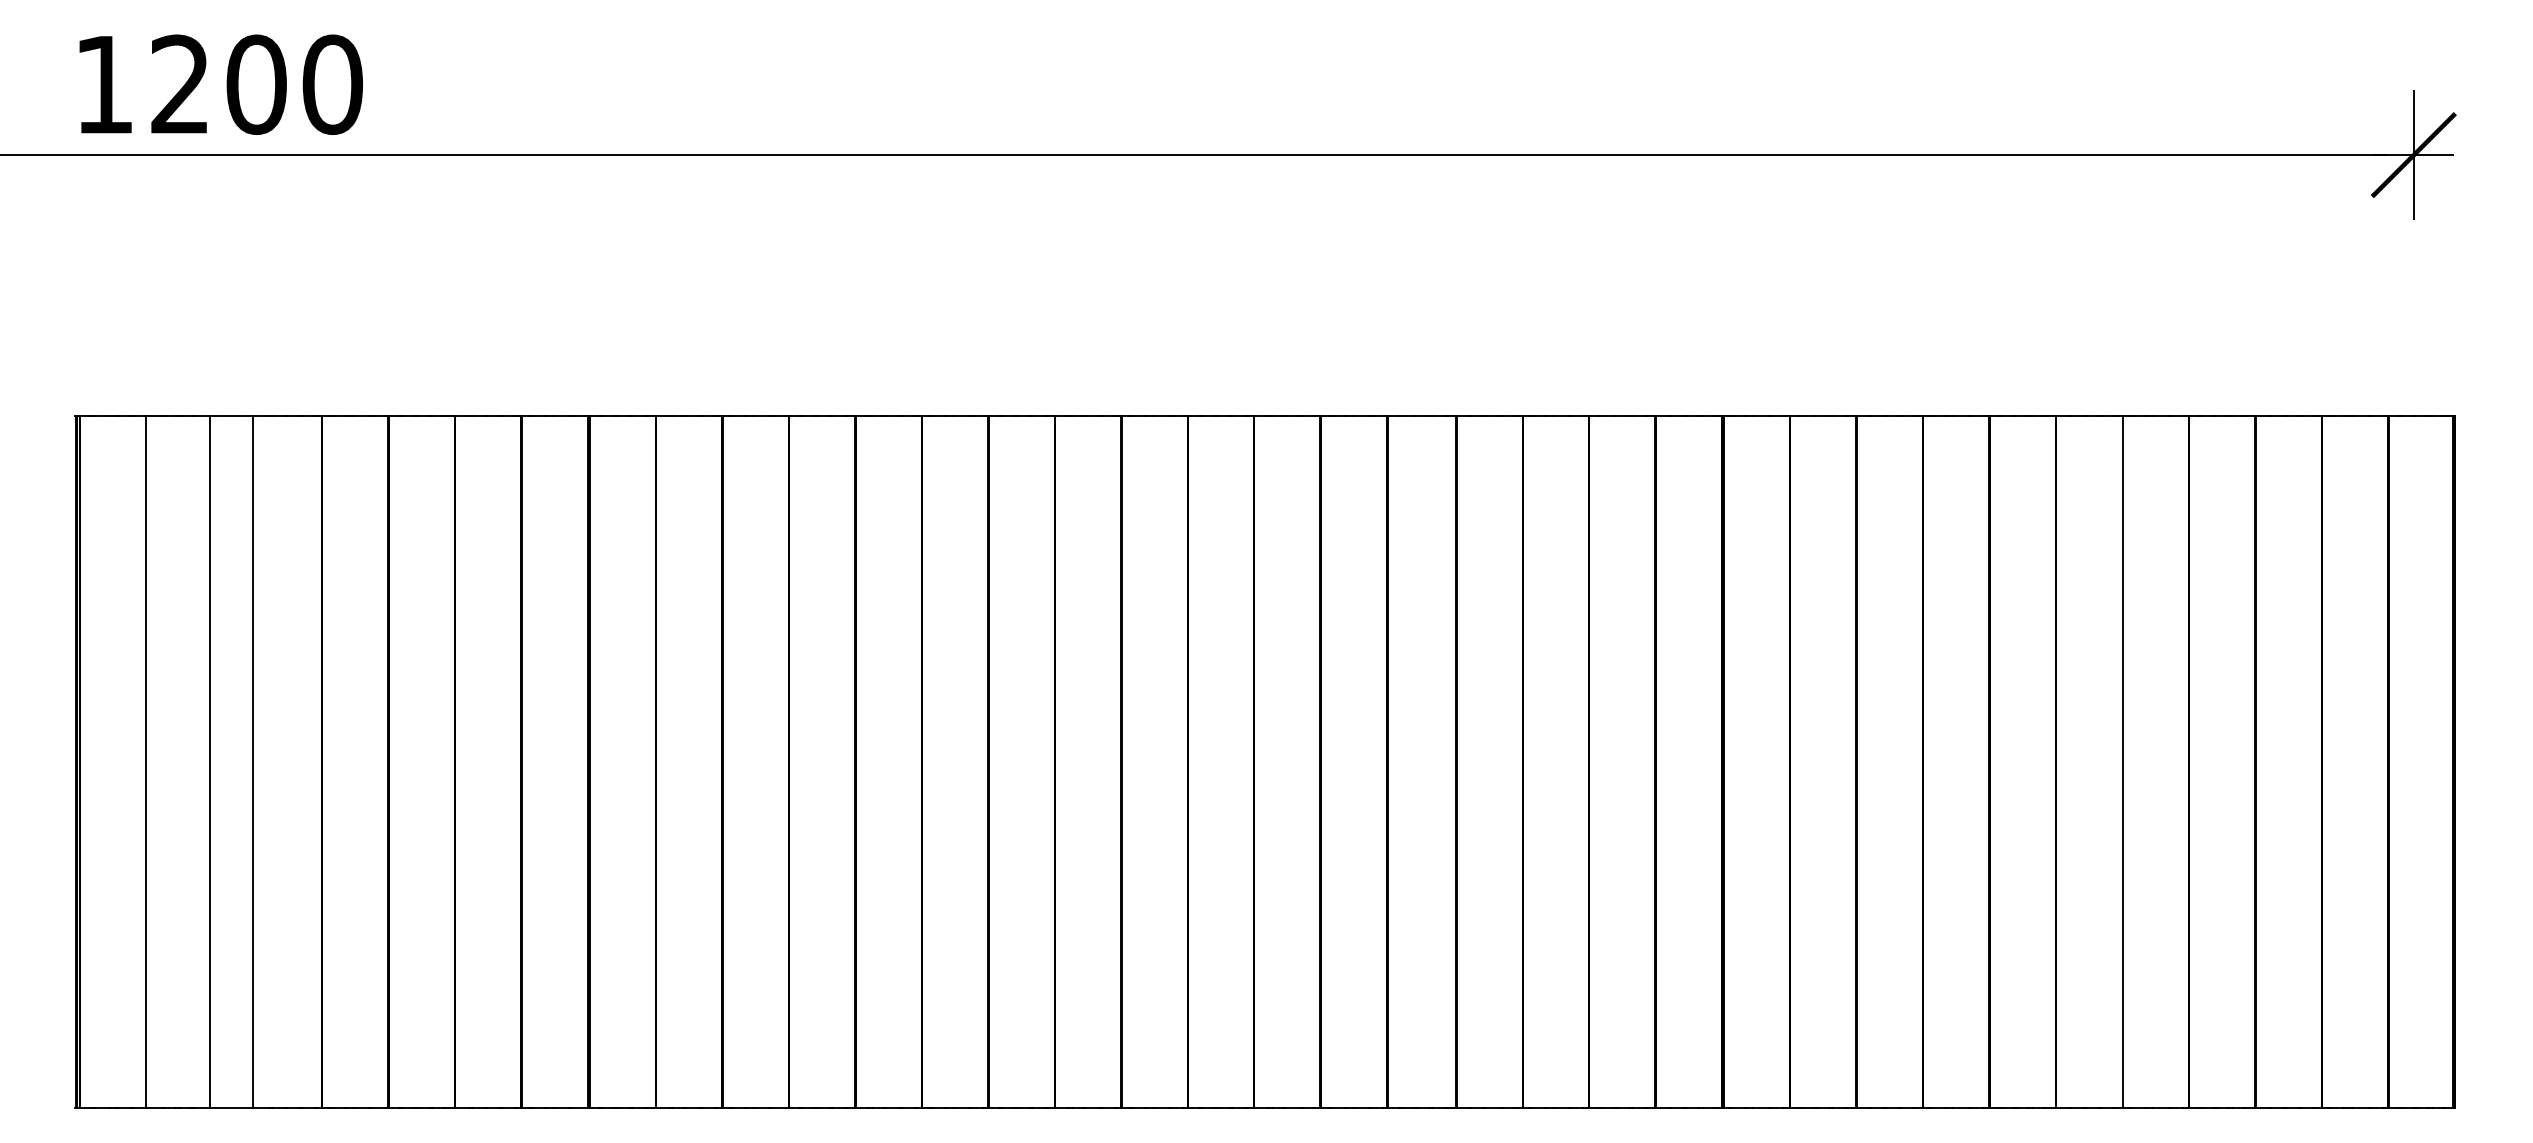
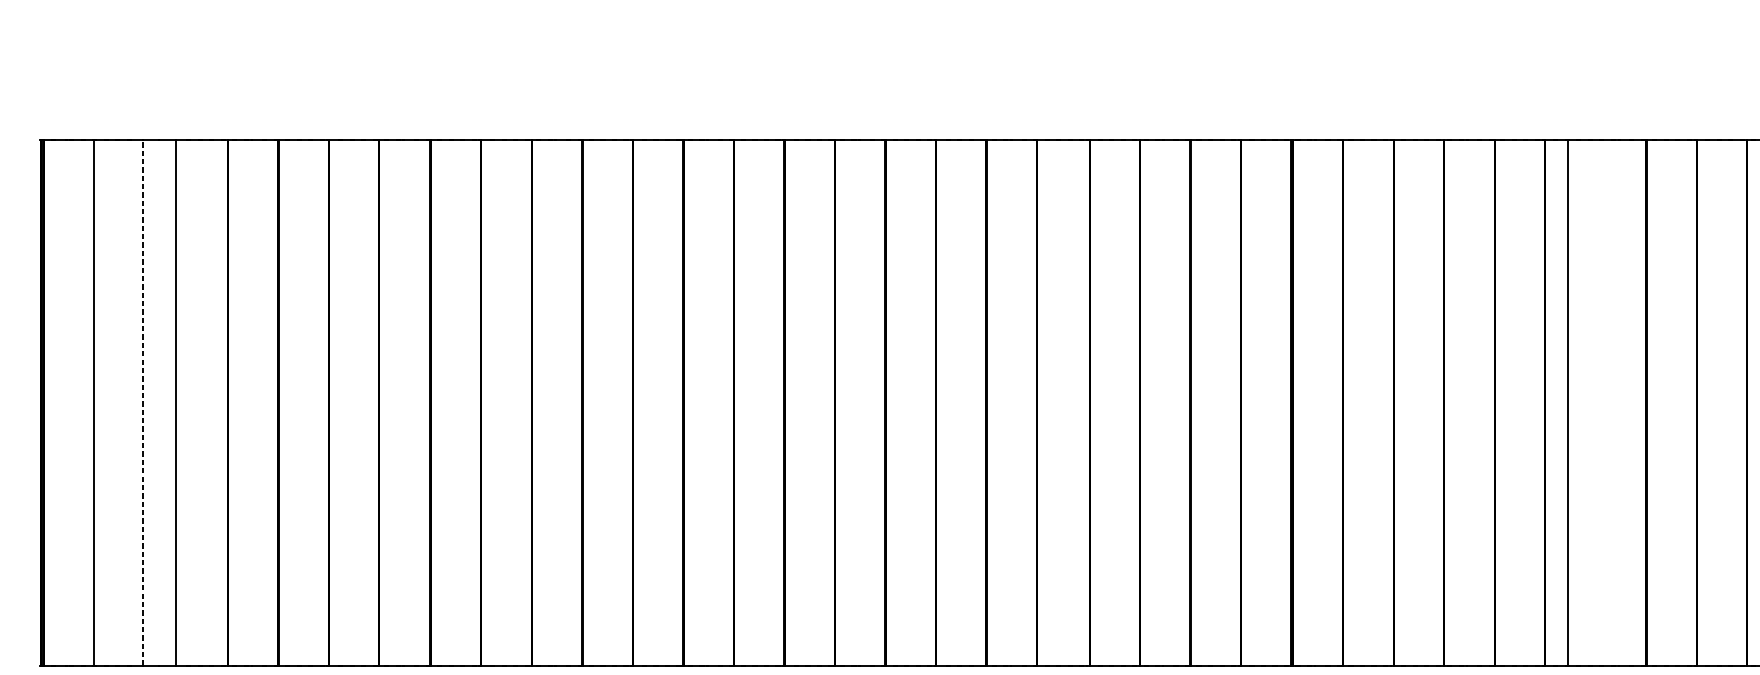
line: (209, 761) -> (142, 402), solid -> dashed
line: (2122, 762) -> (1567, 402), moved

